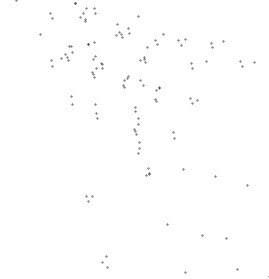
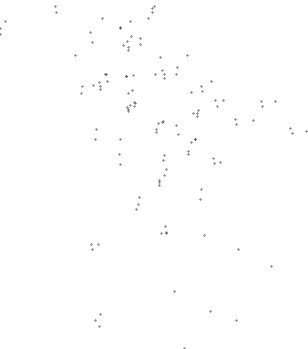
part: (51, 16) -> (91, 37), size x1.6
part: (122, 30) -> (166, 68), size x1.4
part: (182, 42) -> (219, 103), moved
part: (142, 60) -> (195, 113), moved
part: (98, 69) -> (131, 106), size x0.6
part: (141, 82) -> (176, 130), size x1.6
part: (193, 100) -> (216, 160), moved
part: (96, 110) -> (120, 151), size x1.6
part: (174, 134) -> (201, 194), size x1.6
part: (138, 147) -> (137, 203), moved

